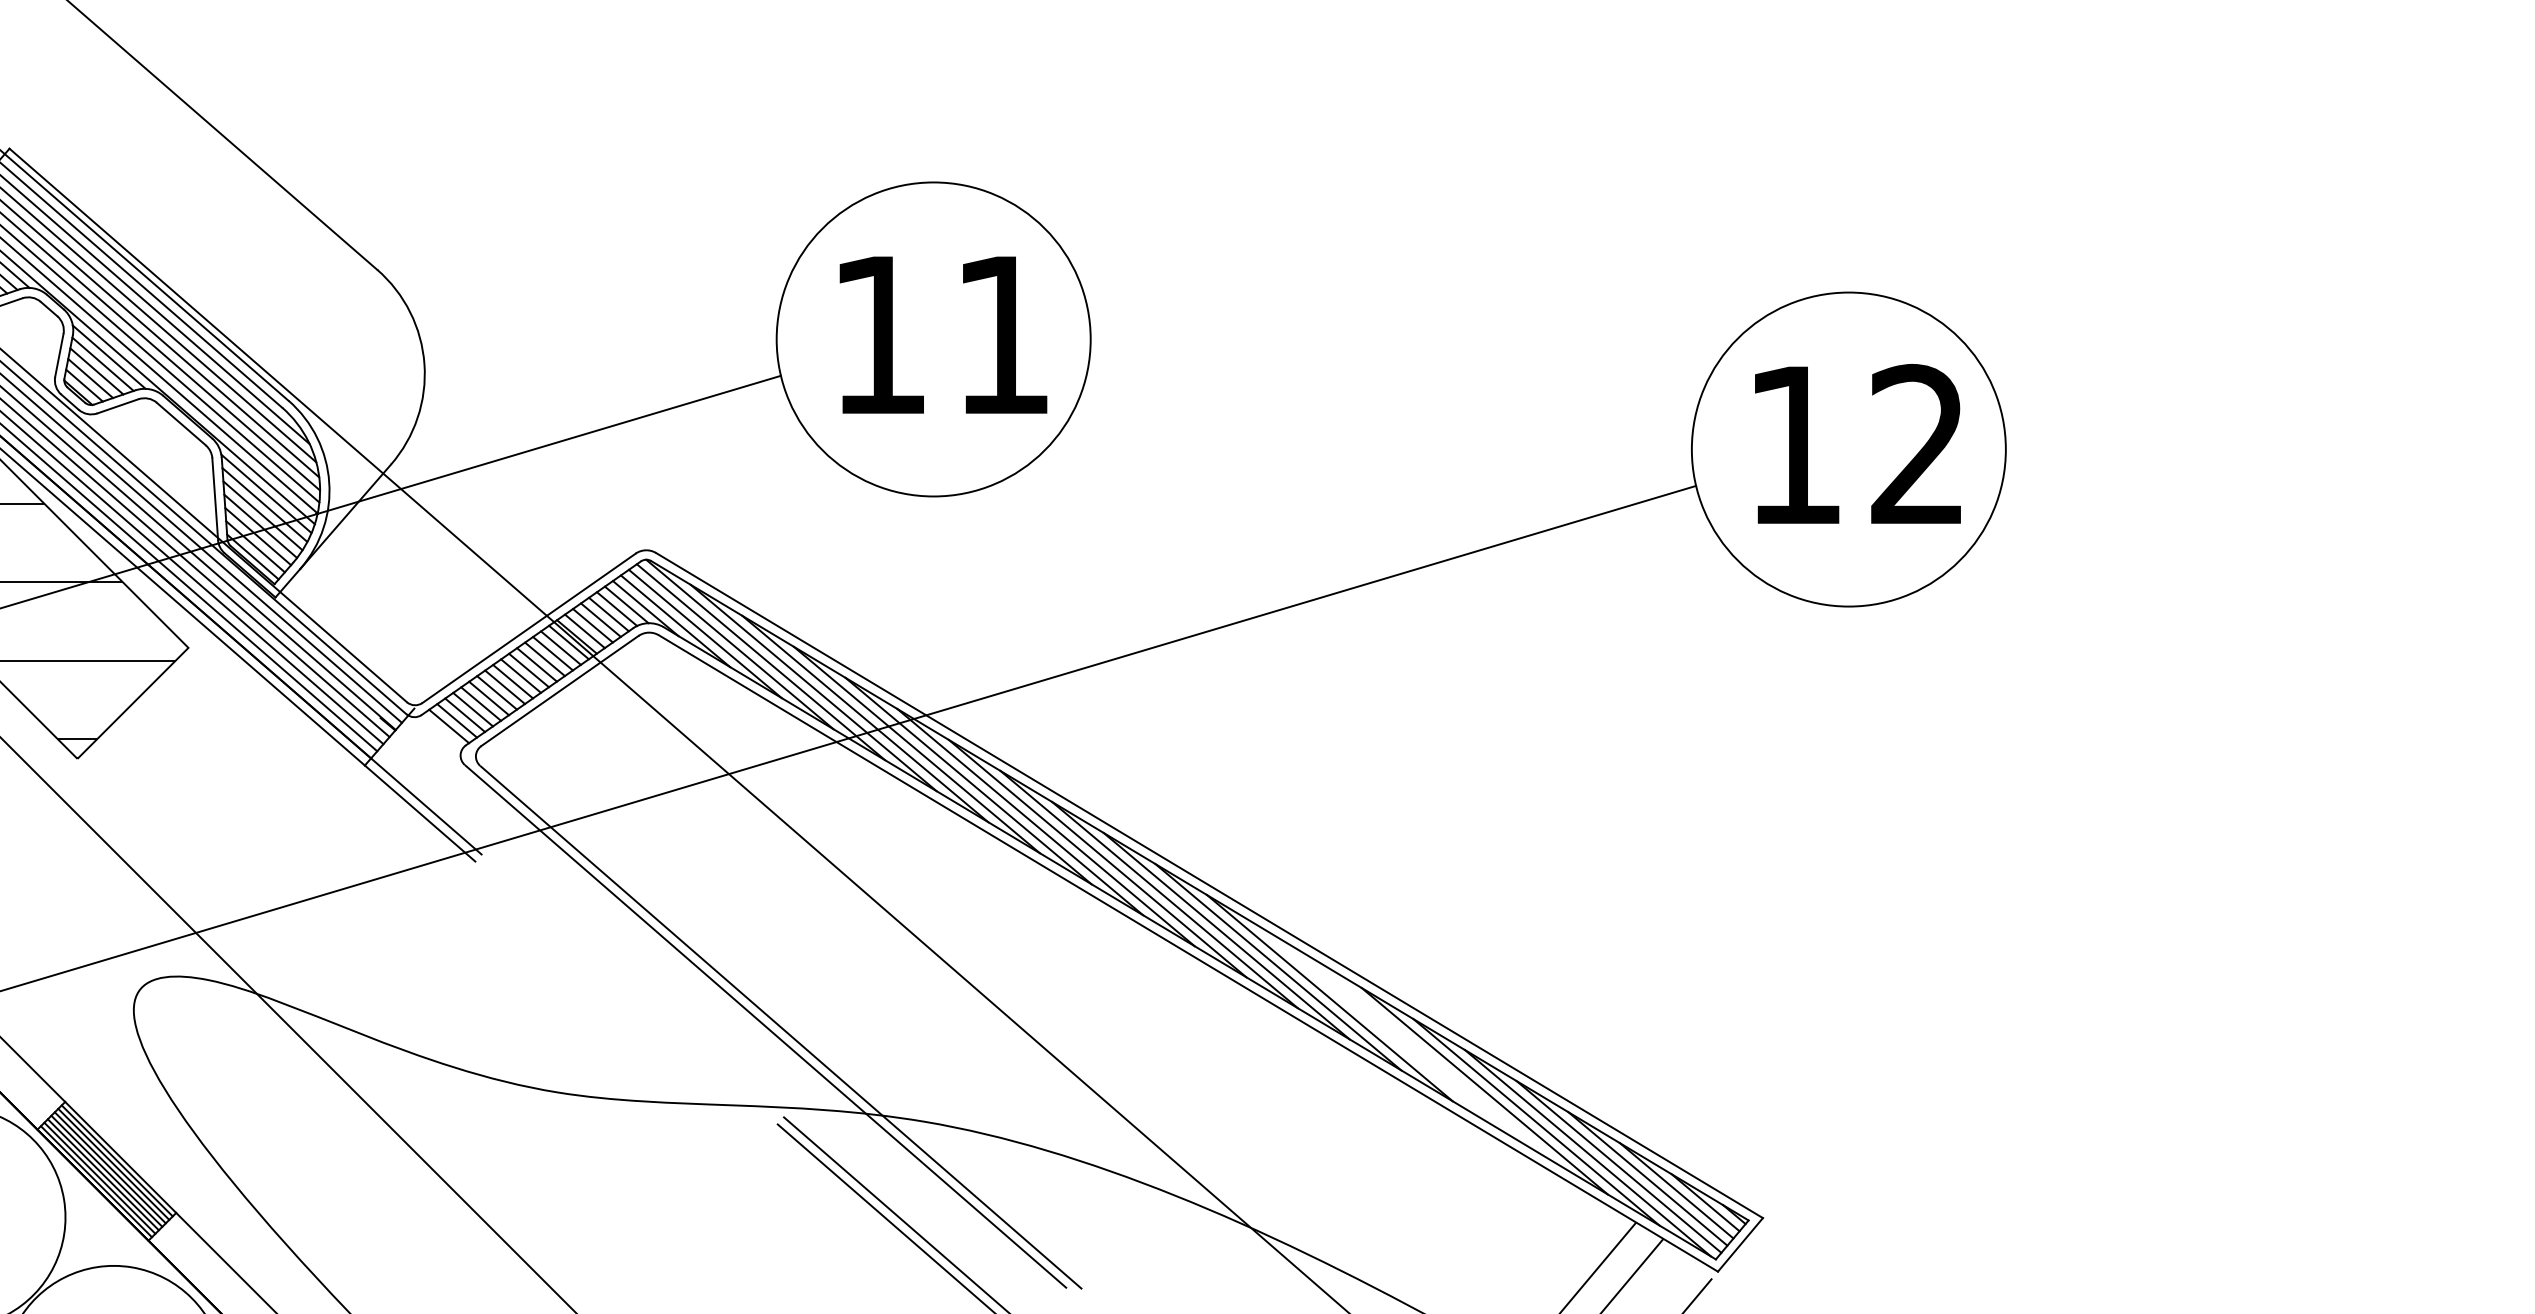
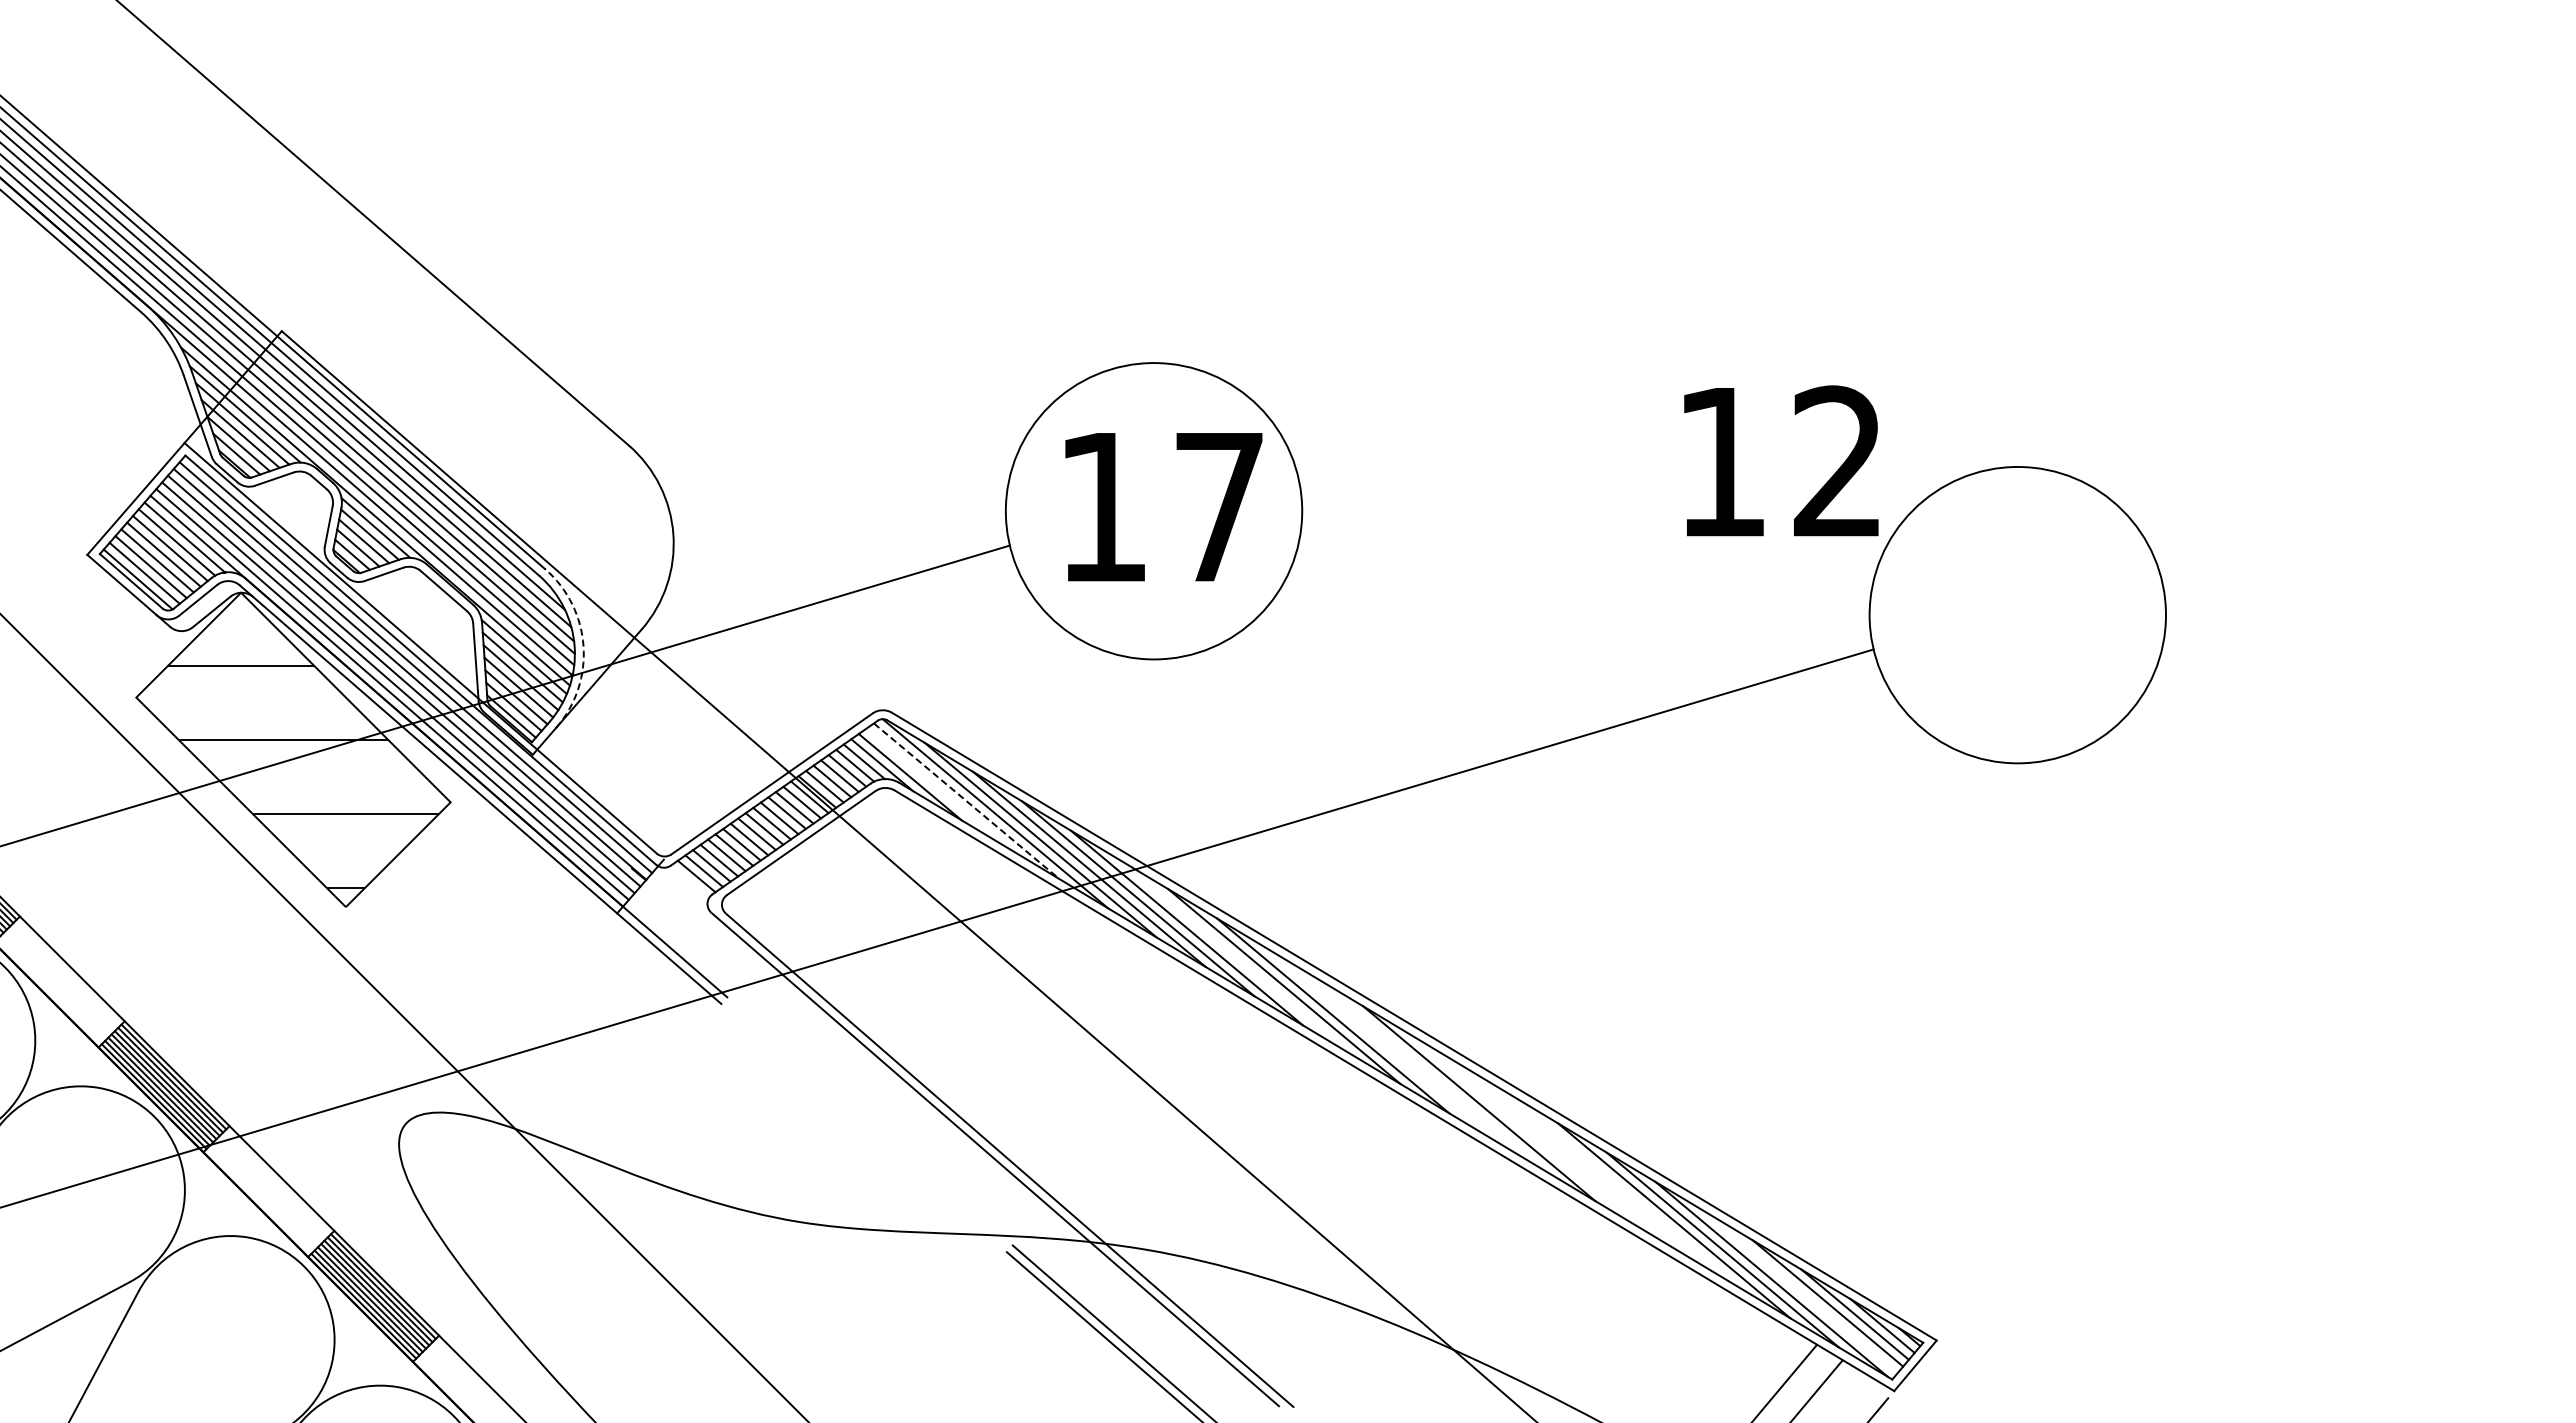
text: (1003, 335) -> (1219, 507), 11 -> 17
text: (1858, 443) -> (1781, 460), moved
arc: (329, 482) -> (583, 646), solid -> dashed
line: (705, 633) -> (938, 788), removed
line: (736, 646) -> (967, 801), solid -> dashed
line: (1020, 811) -> (1235, 956), removed
line: (1174, 904) -> (1381, 1044), removed
line: (1226, 935) -> (1430, 1073), removed
line: (1329, 997) -> (1527, 1132), removed
line: (1618, 1167) -> (1800, 1292), removed

